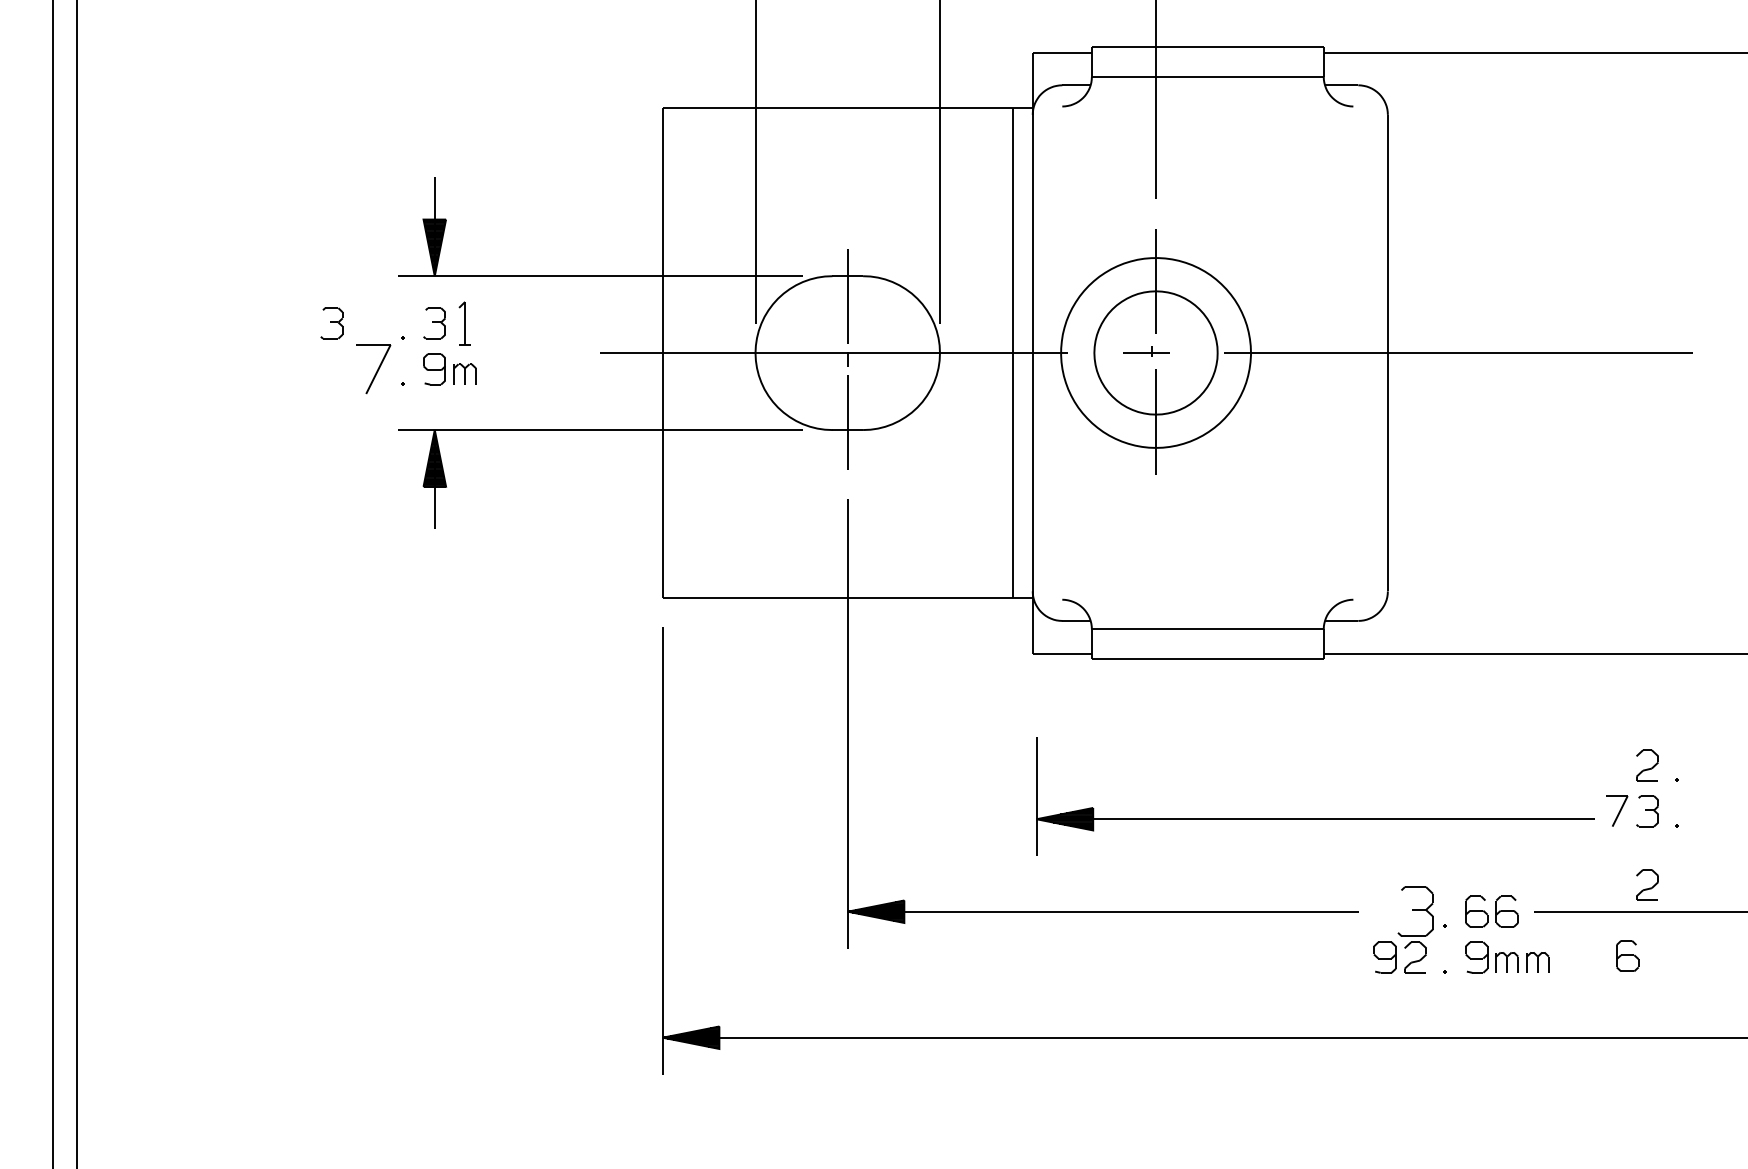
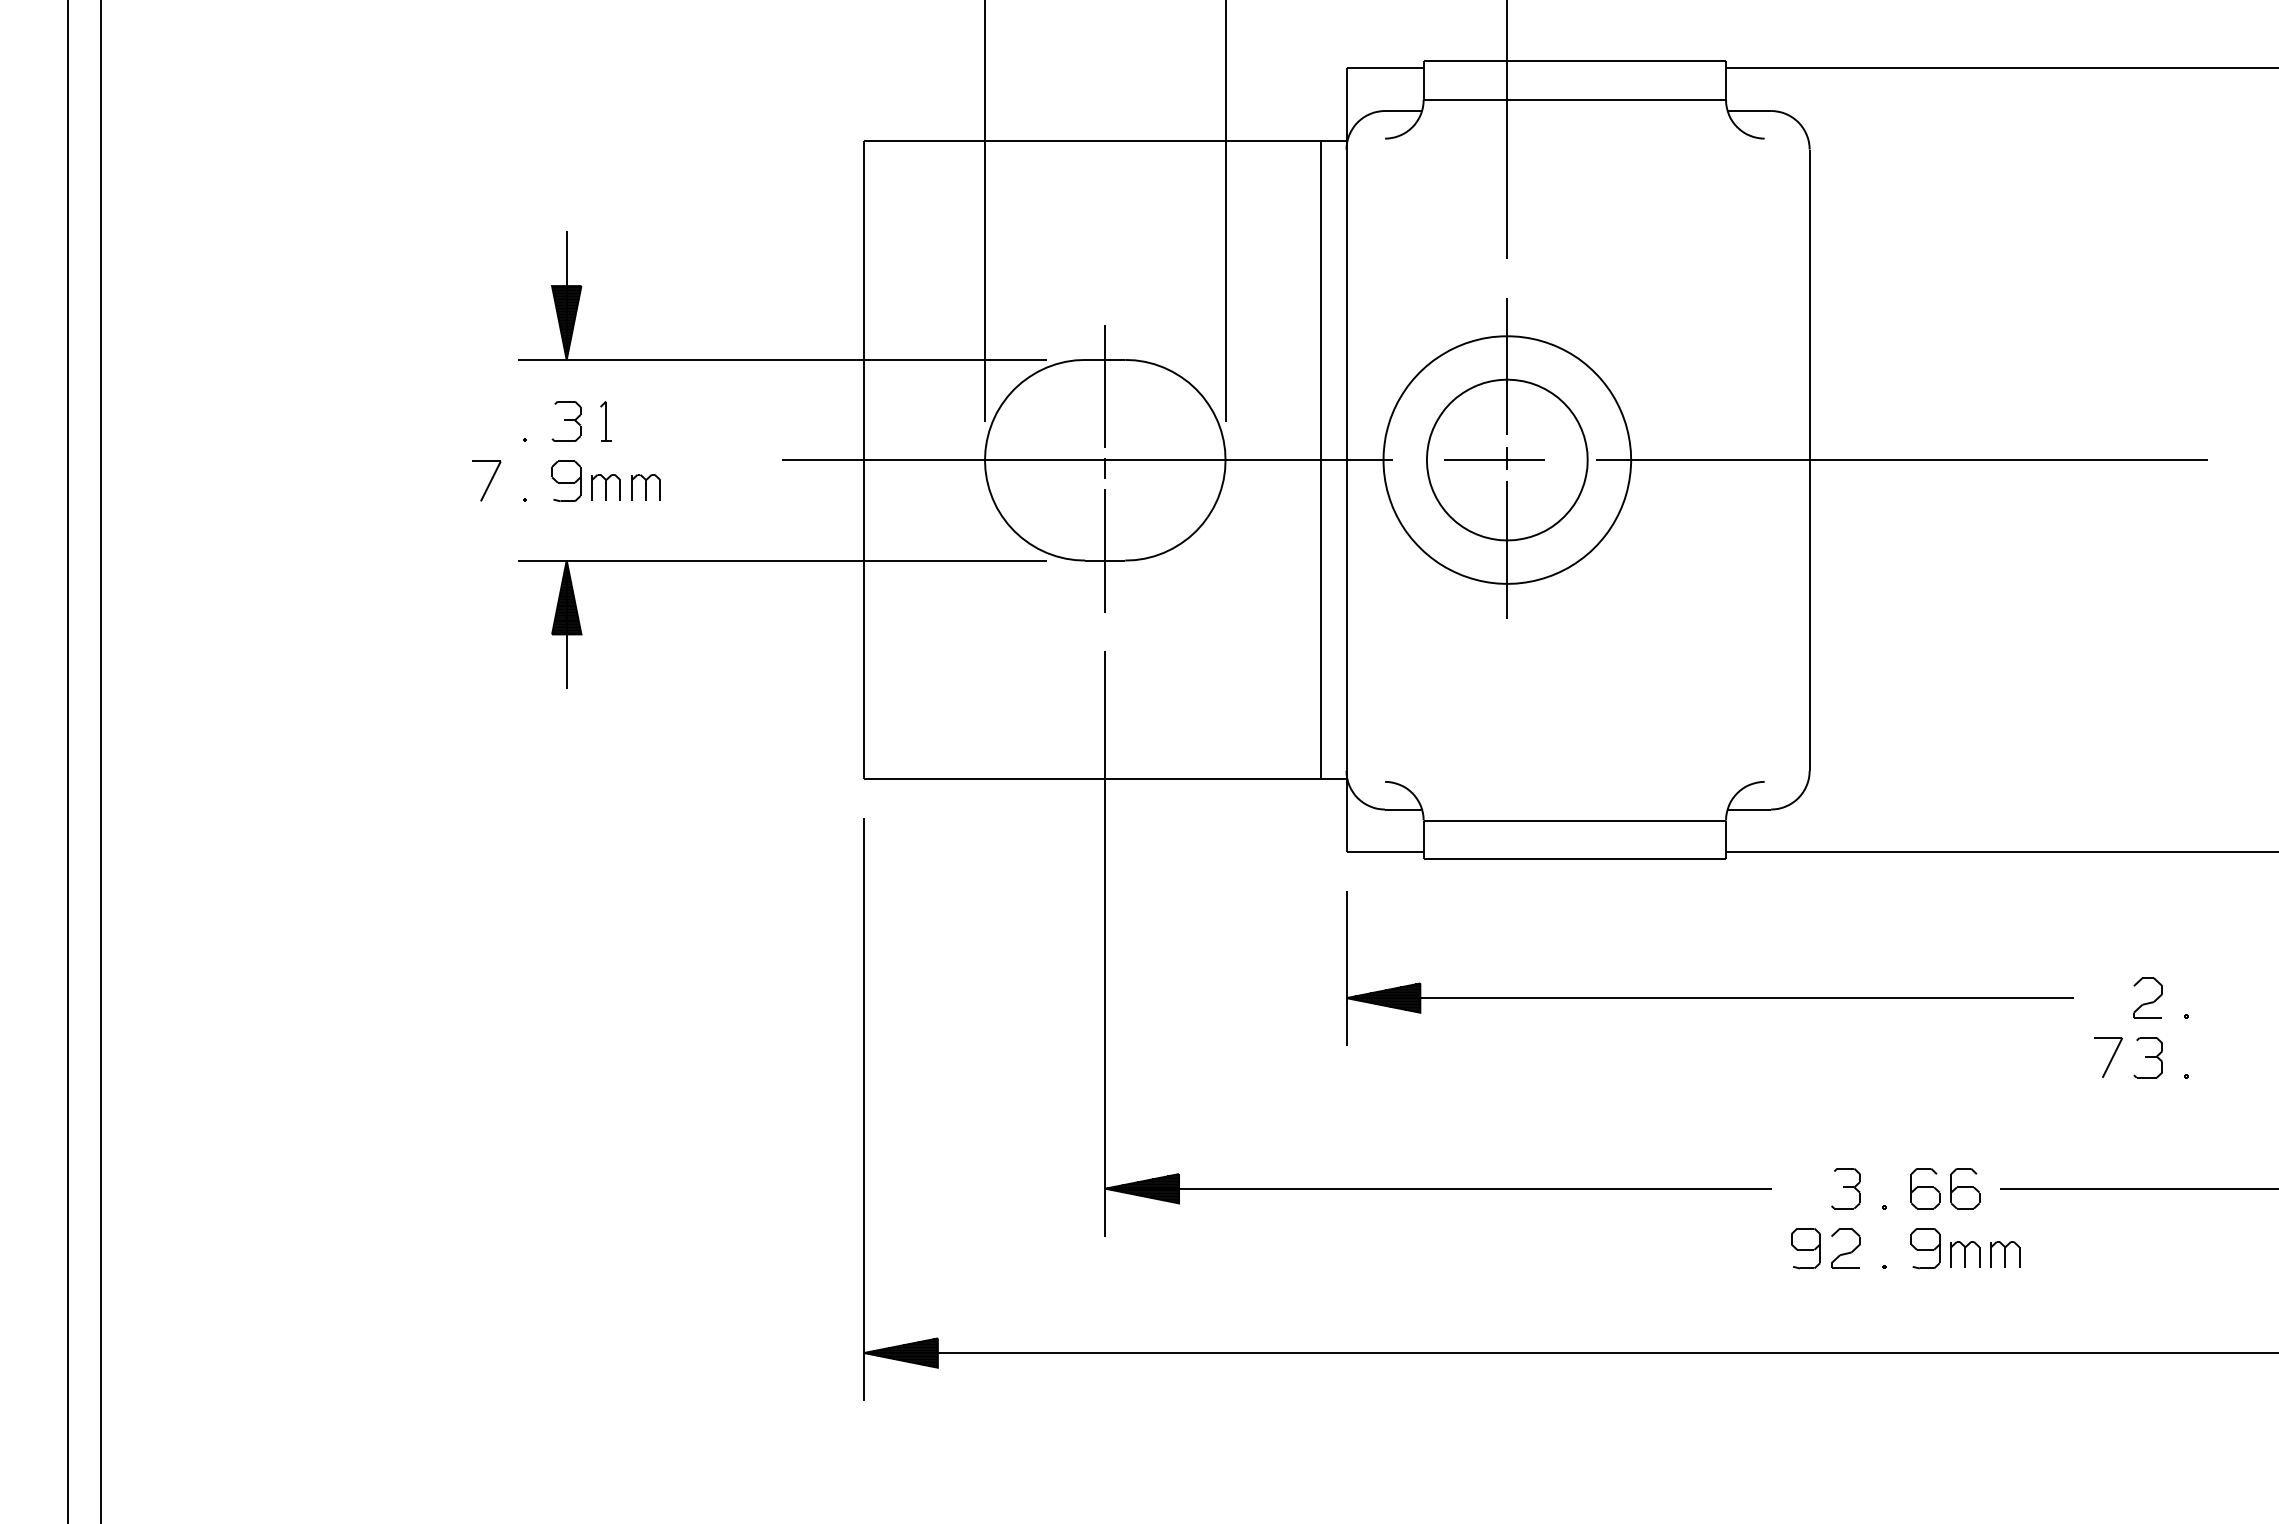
part: (331, 323) -> (432, 421), removed
part: (464, 323) -> (605, 421), size x0.71
part: (1146, 351) -> (1494, 458), size x1.67
part: (373, 368) -> (486, 480), size x0.62
part: (495, 374) -> (645, 487), added
part: (1314, 818) -> (1709, 997), moved
part: (1646, 884) -> (2147, 1153), removed
part: (1415, 911) -> (1845, 1188), size x0.62
part: (1627, 956) -> (2122, 1246), removed

